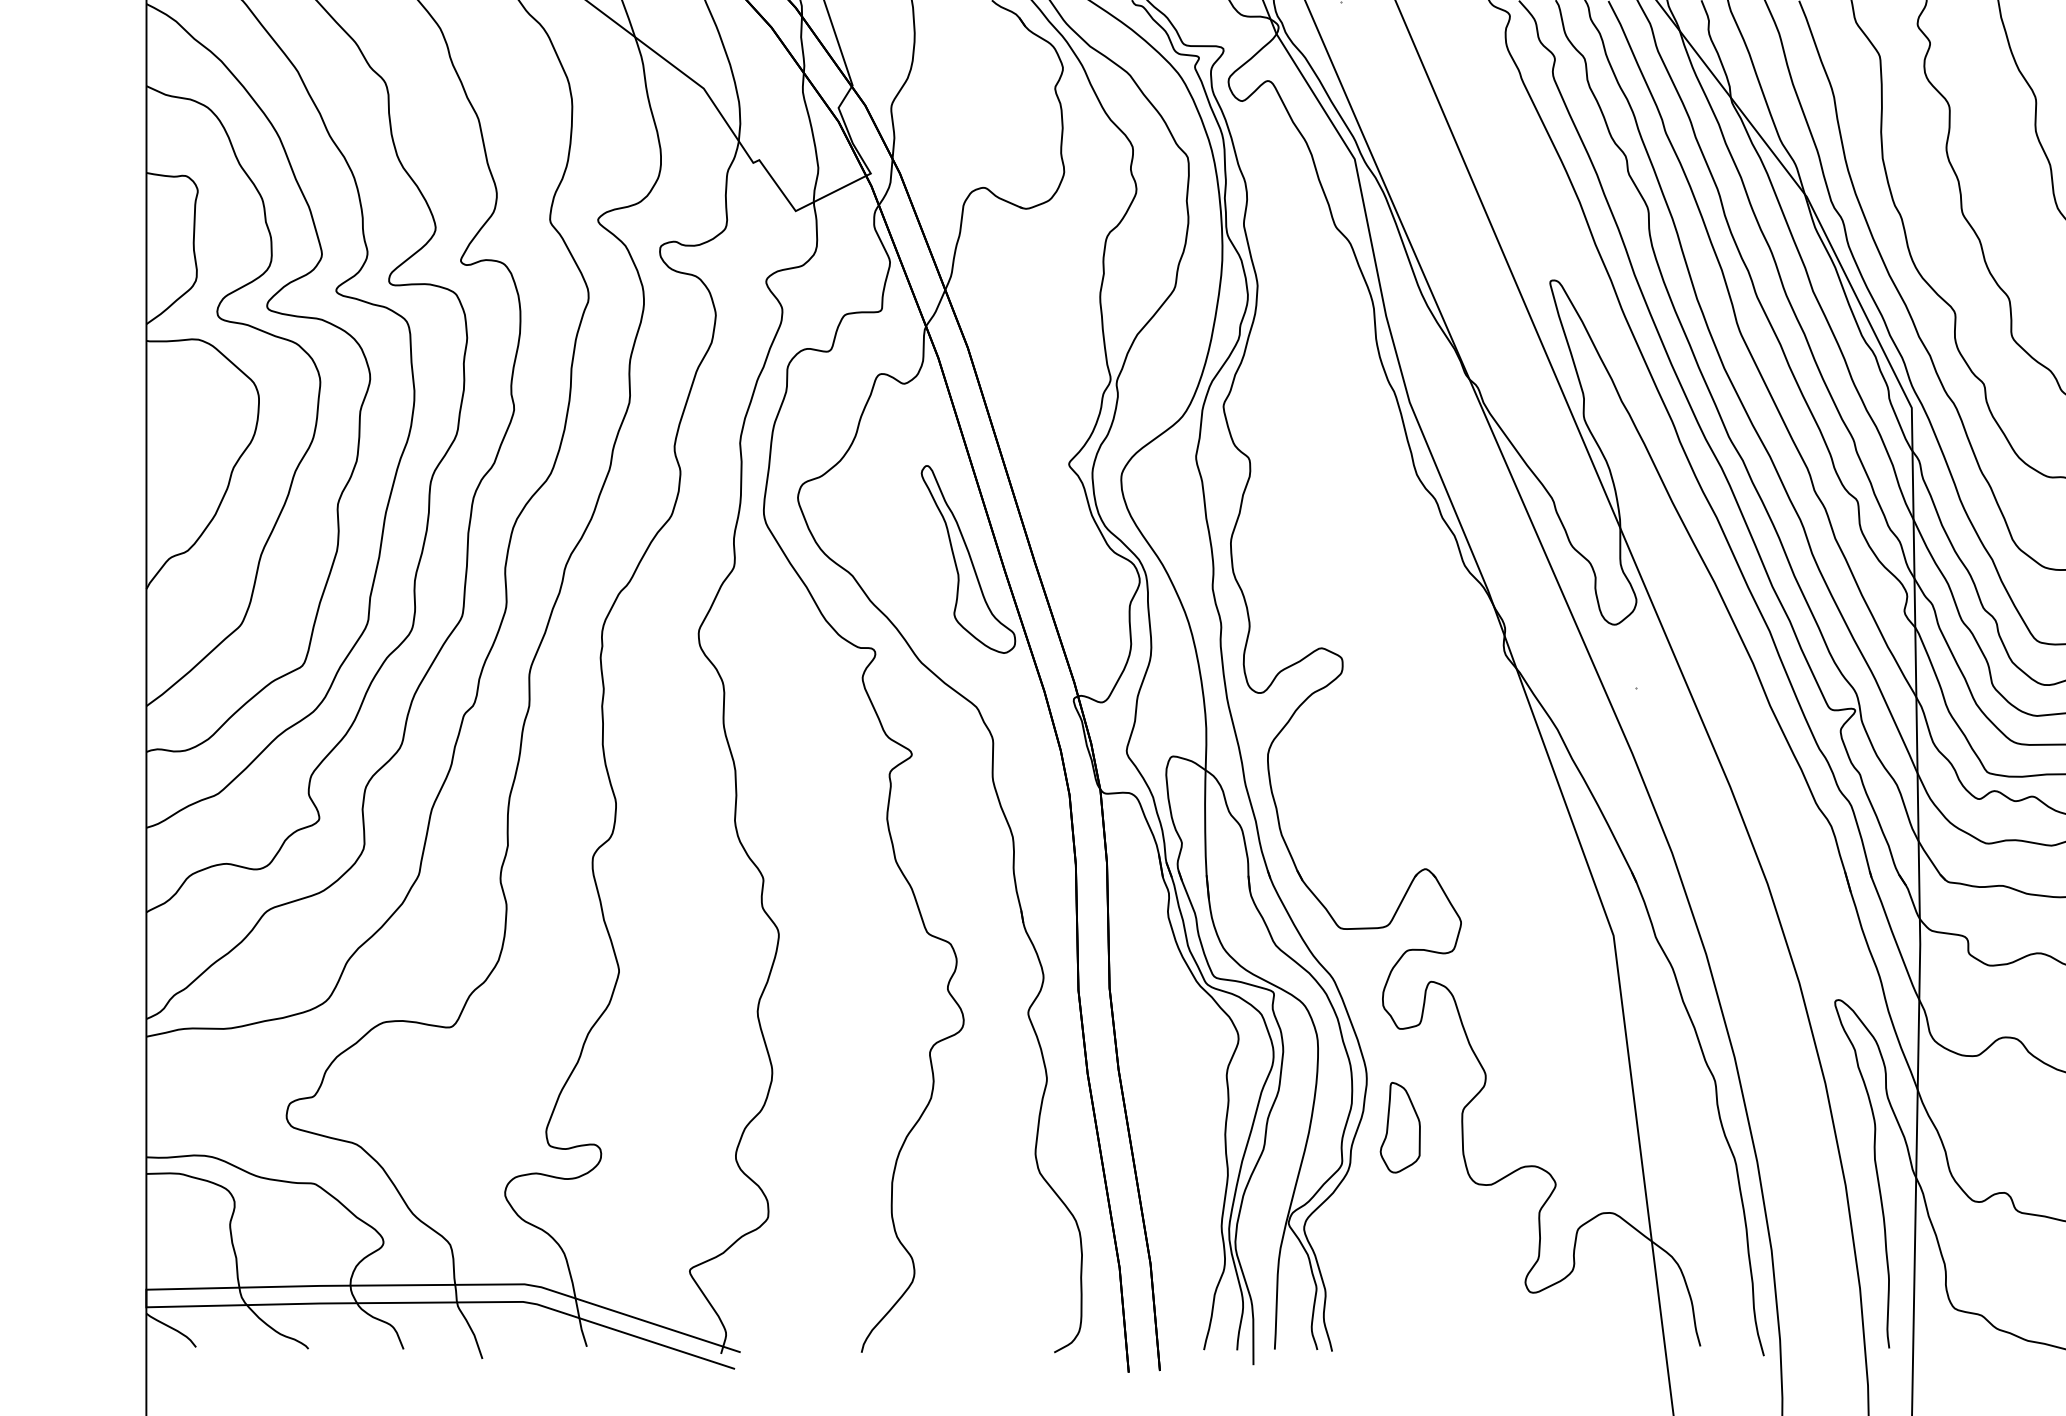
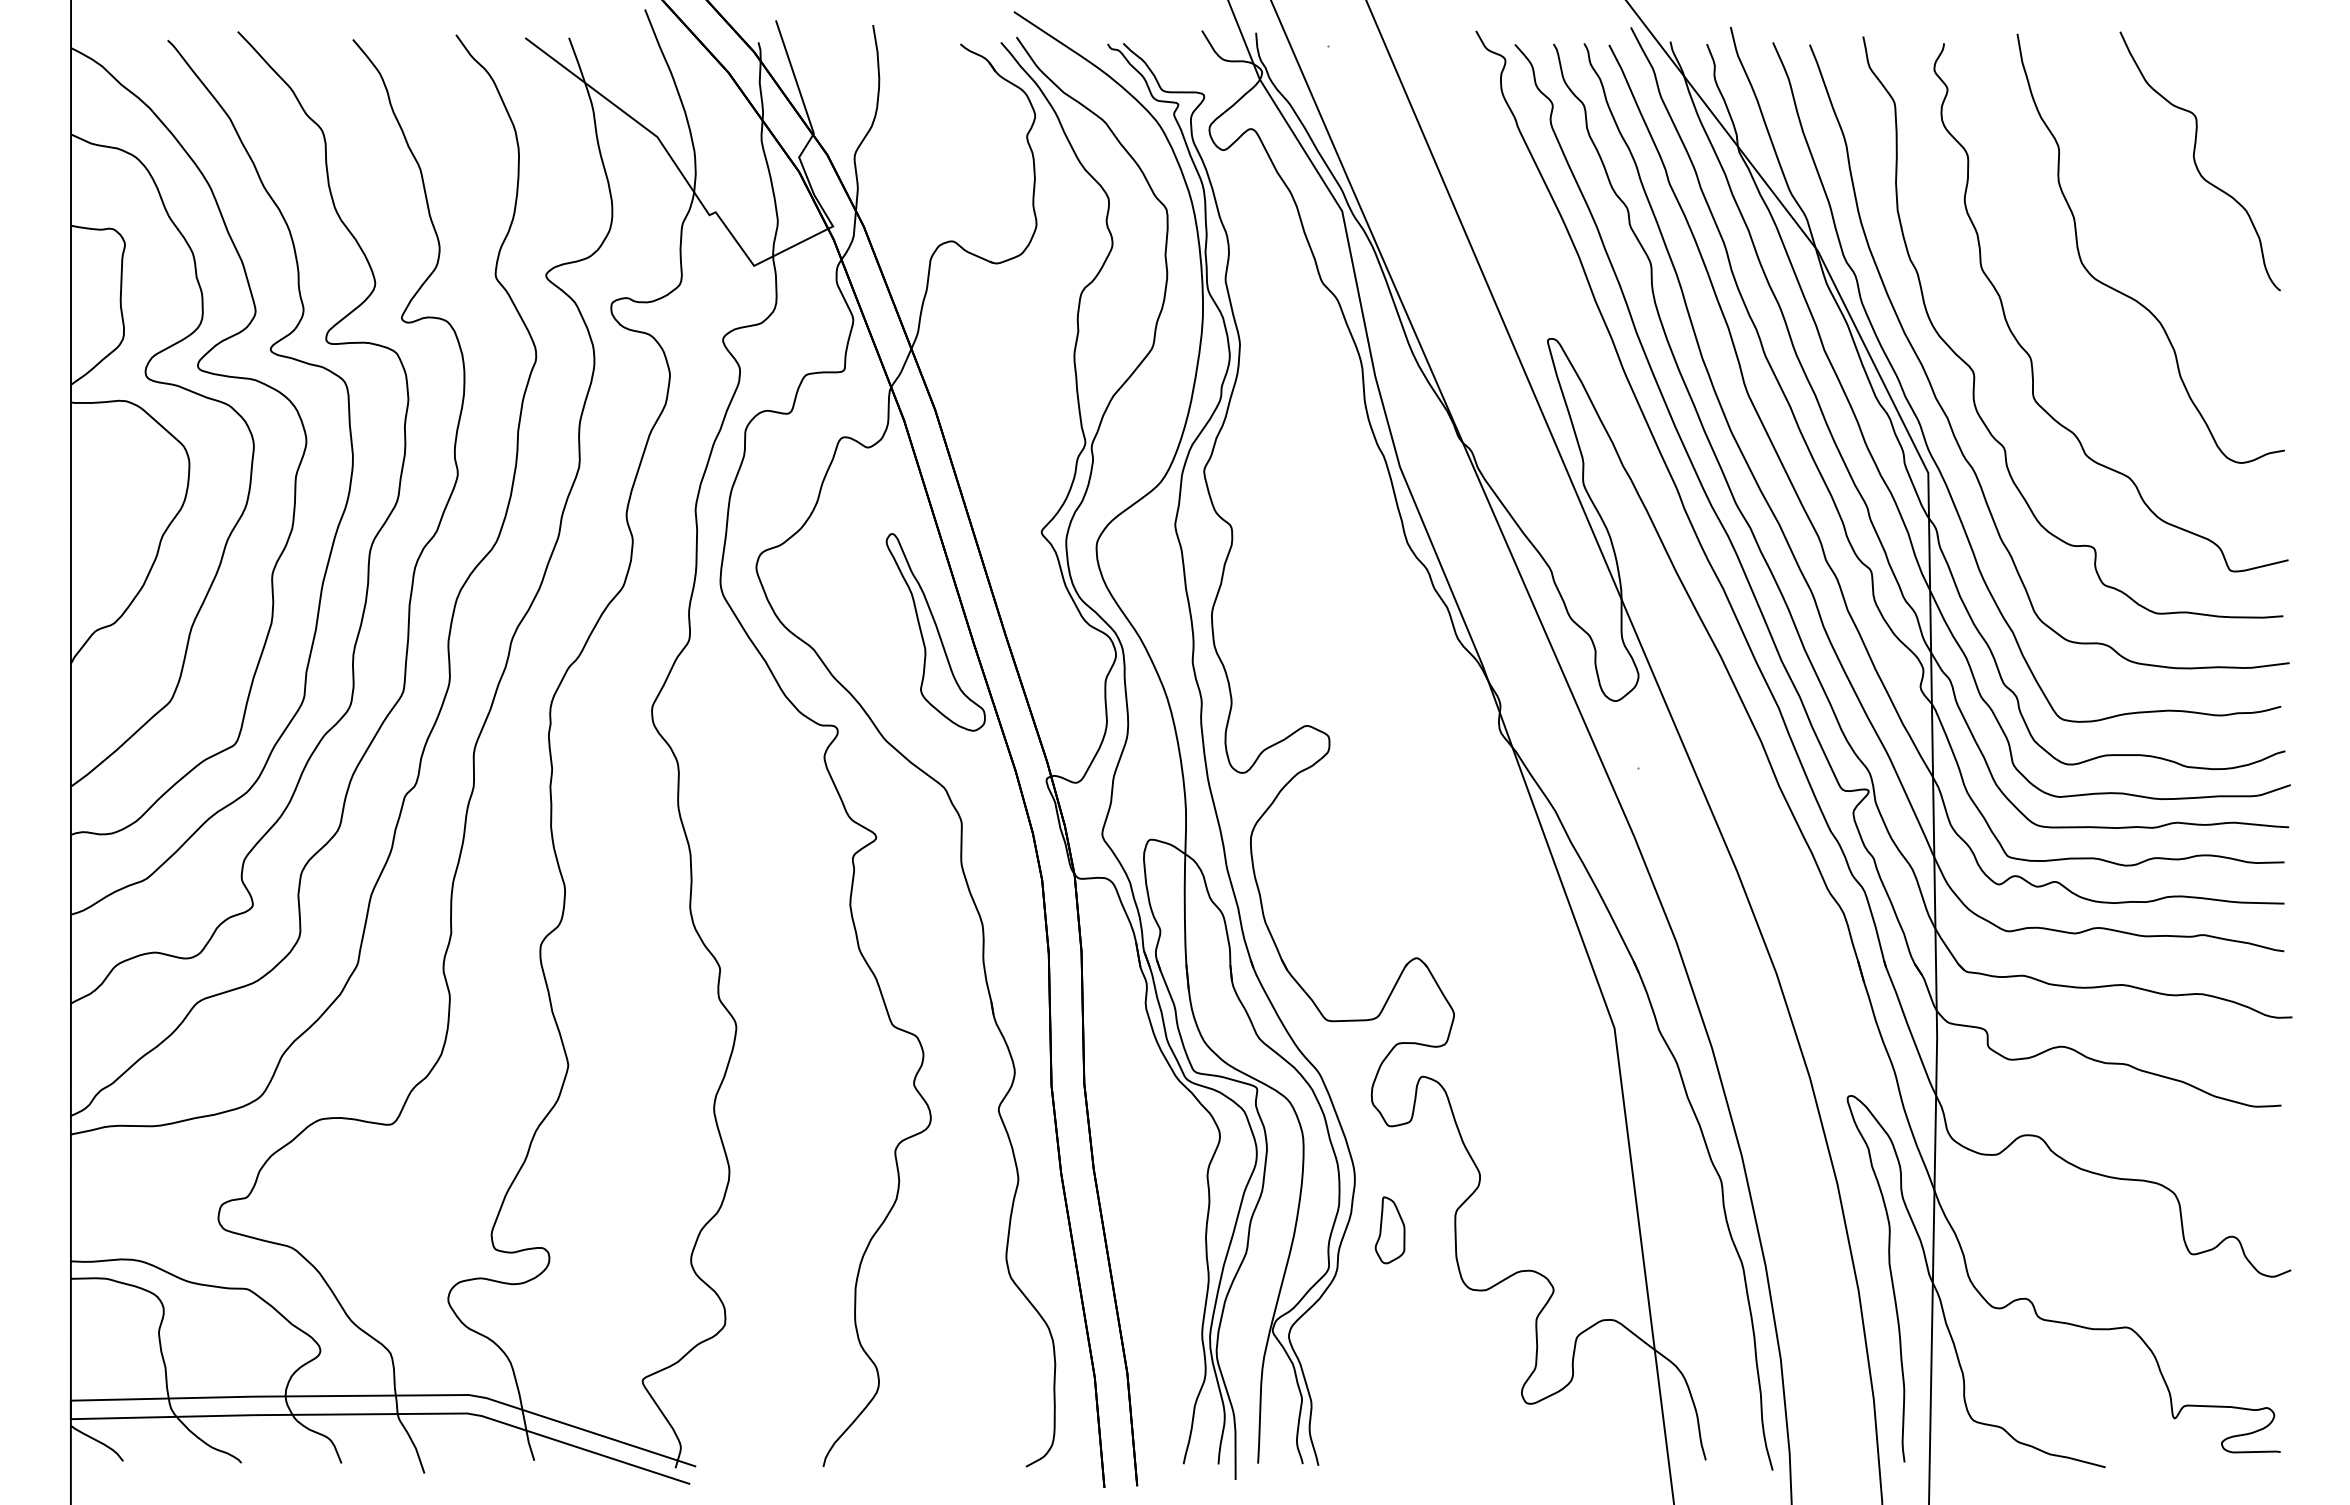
part: (1399, 1127) -> (1389, 1230), size x0.7

